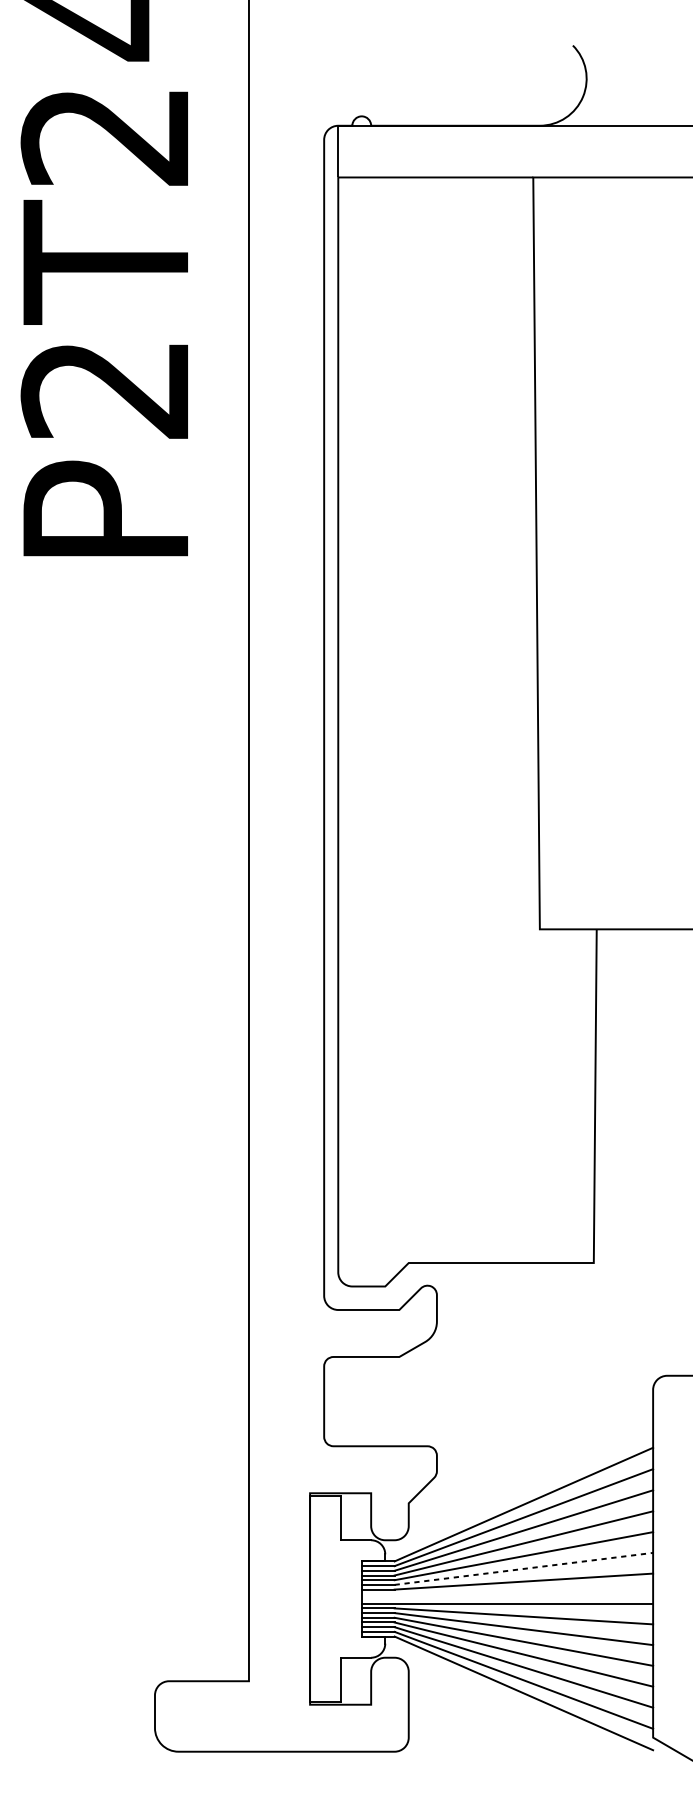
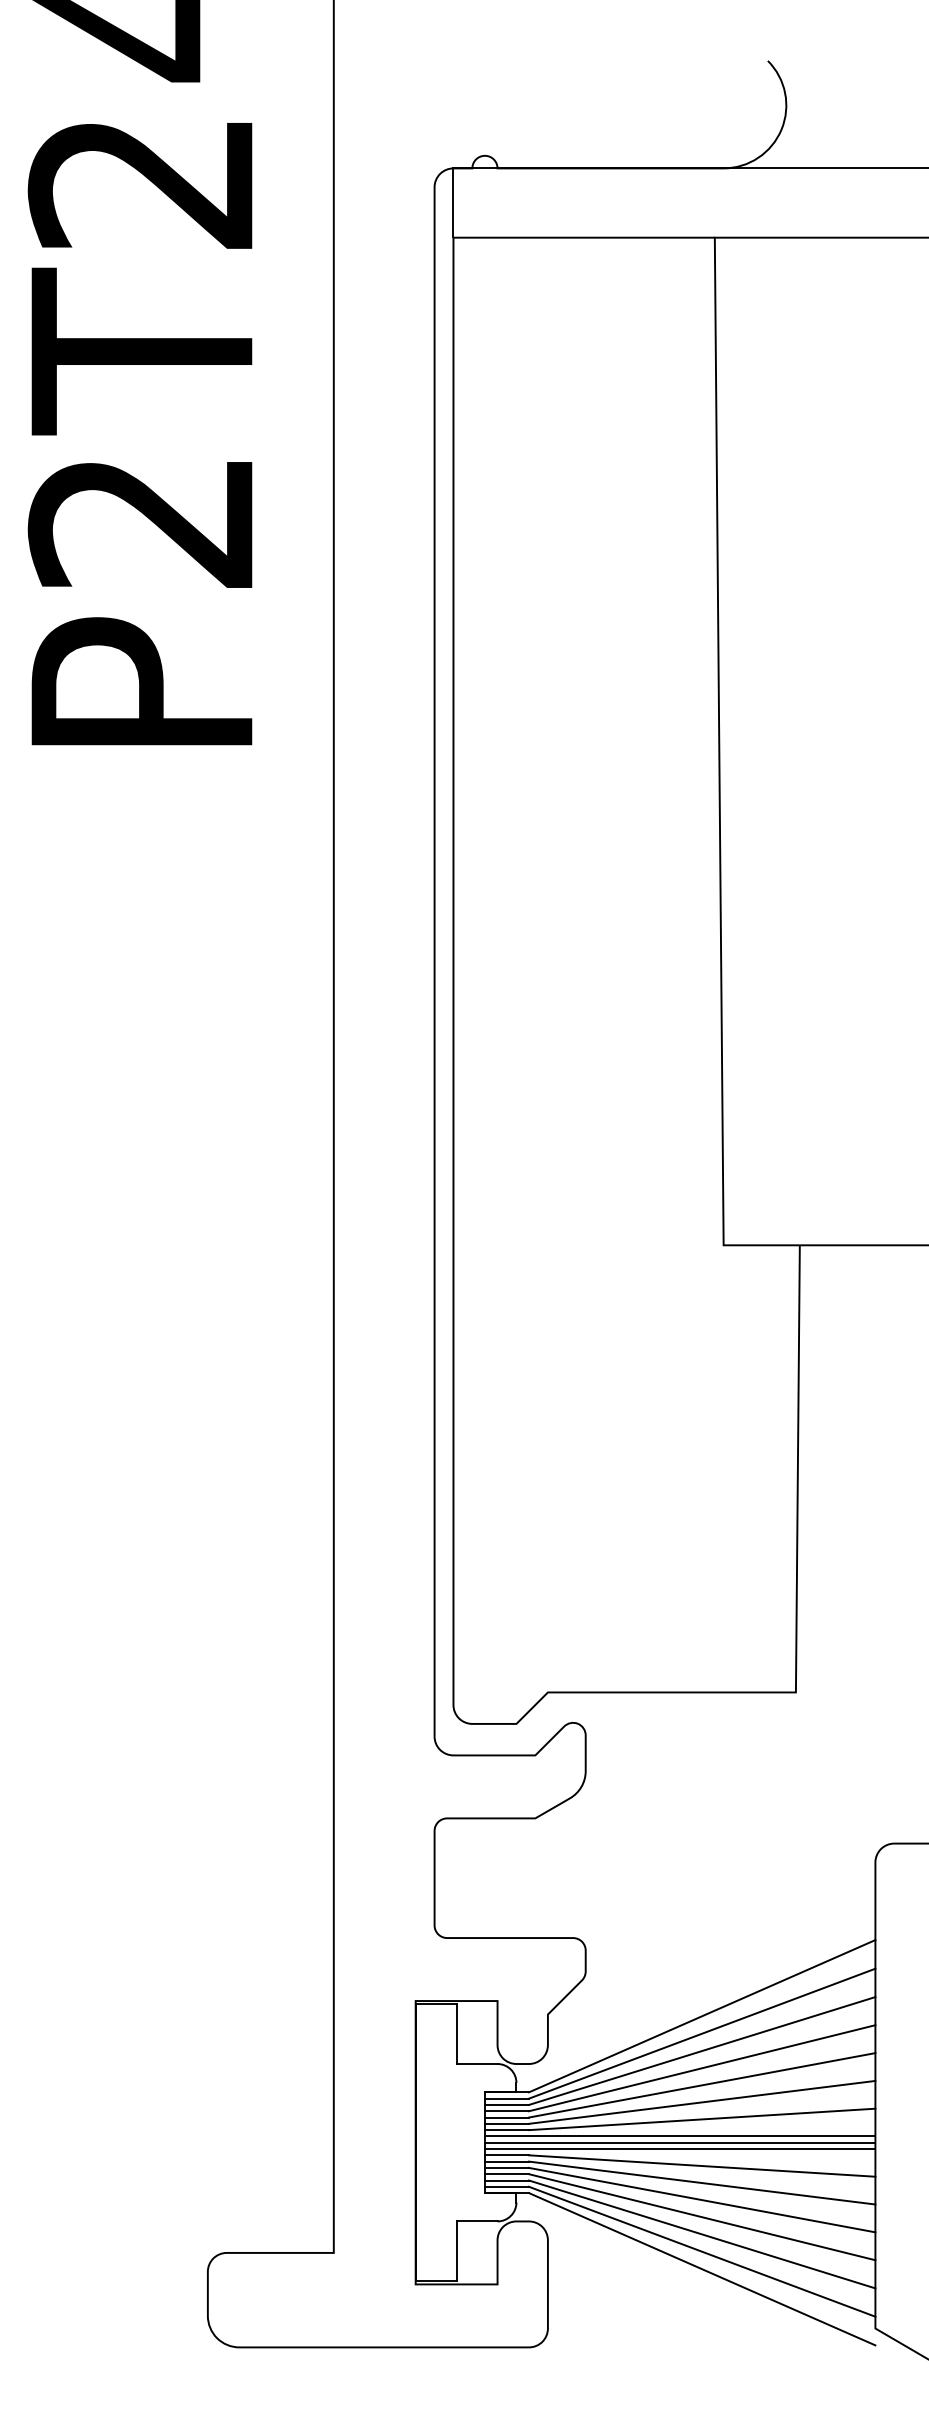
line: (524, 1568) -> (702, 2102), dashed -> solid
line: (506, 1594) -> (679, 2136), added
line: (506, 1598) -> (679, 2142), added

